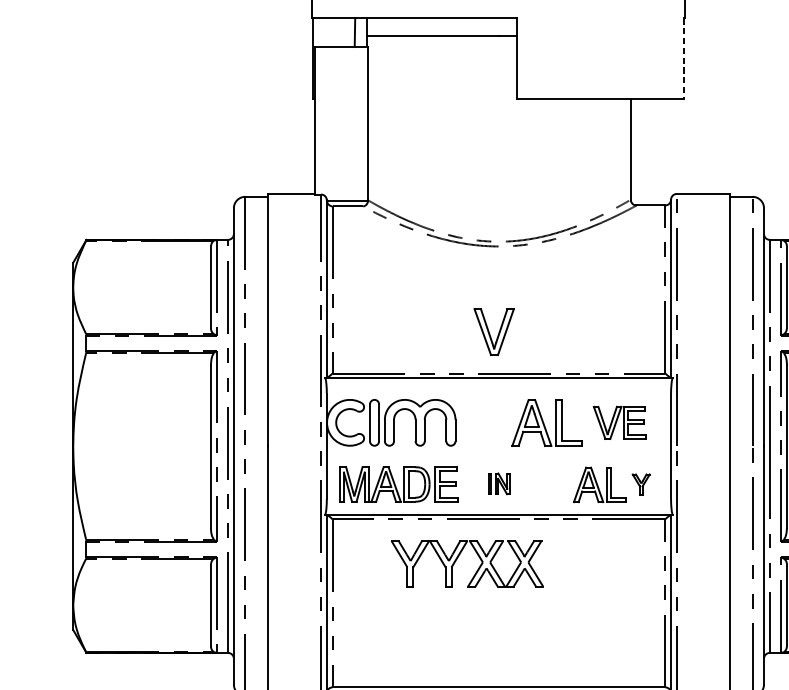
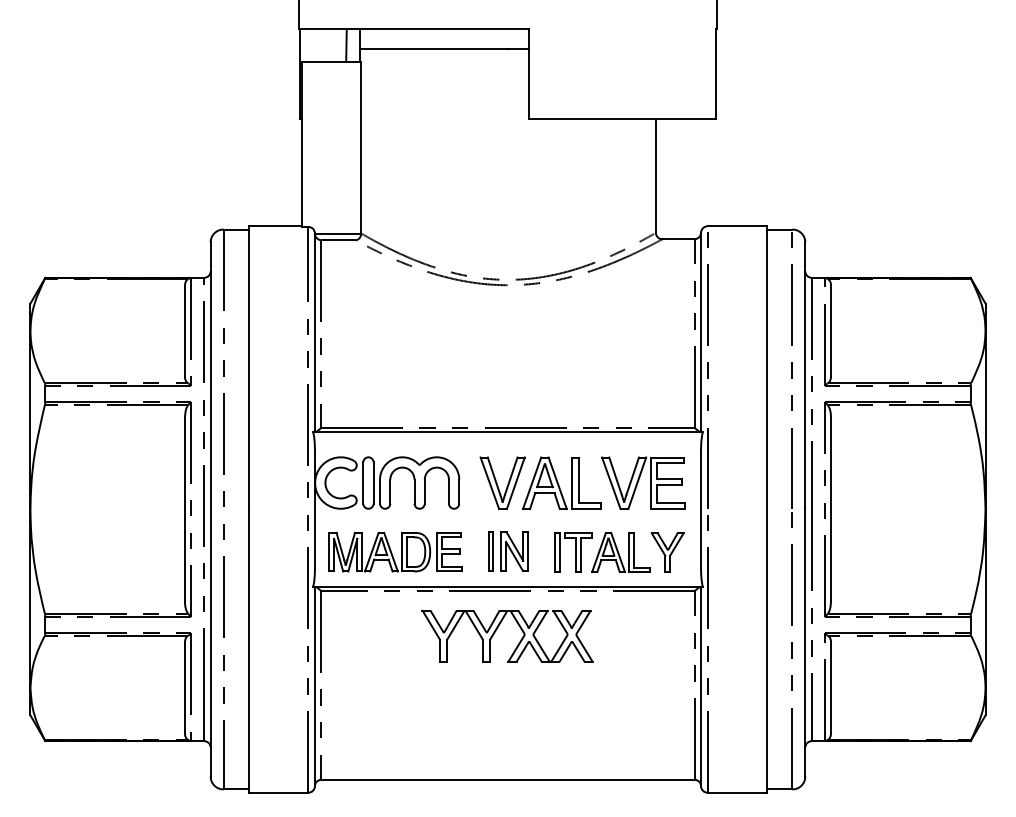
line: (683, 58) -> (715, 74), dashed -> solid
part: (494, 331) -> (502, 482), moved
part: (619, 422) -> (643, 482), size x1.43
part: (499, 483) -> (508, 551), size x1.67
part: (557, 484) -> (573, 552), added
part: (641, 484) -> (667, 552), size x1.67
part: (457, 559) -> (496, 631), moved

